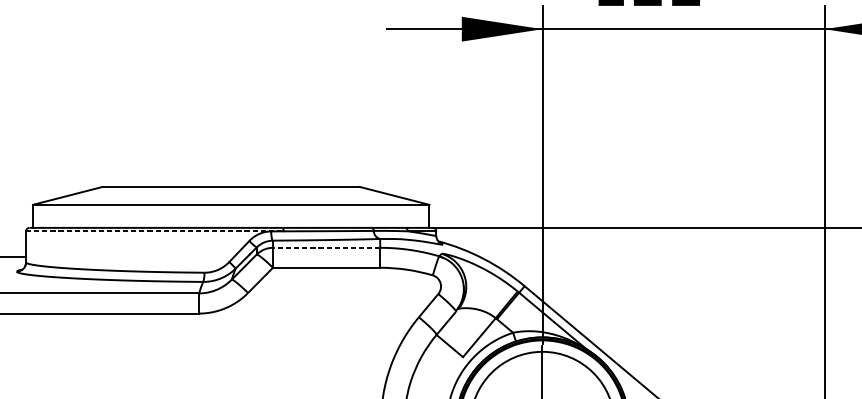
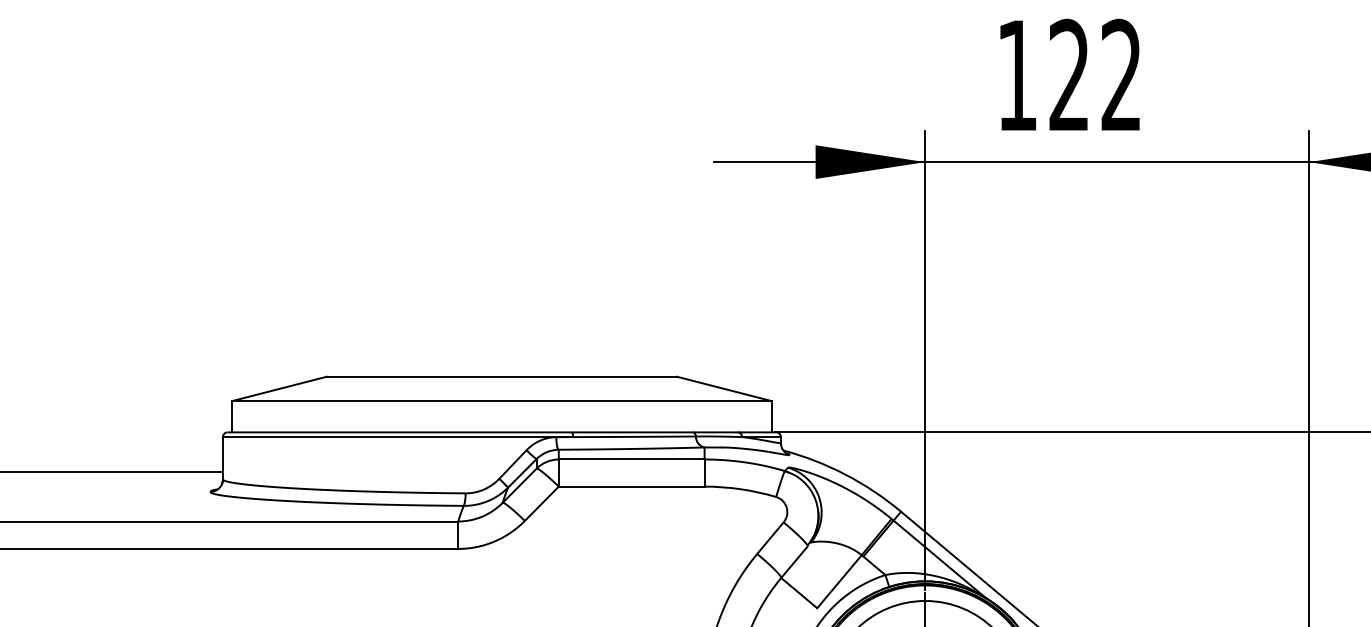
line: (155, 231) -> (398, 437), dashed -> solid
line: (326, 247) -> (631, 459), dashed -> solid

